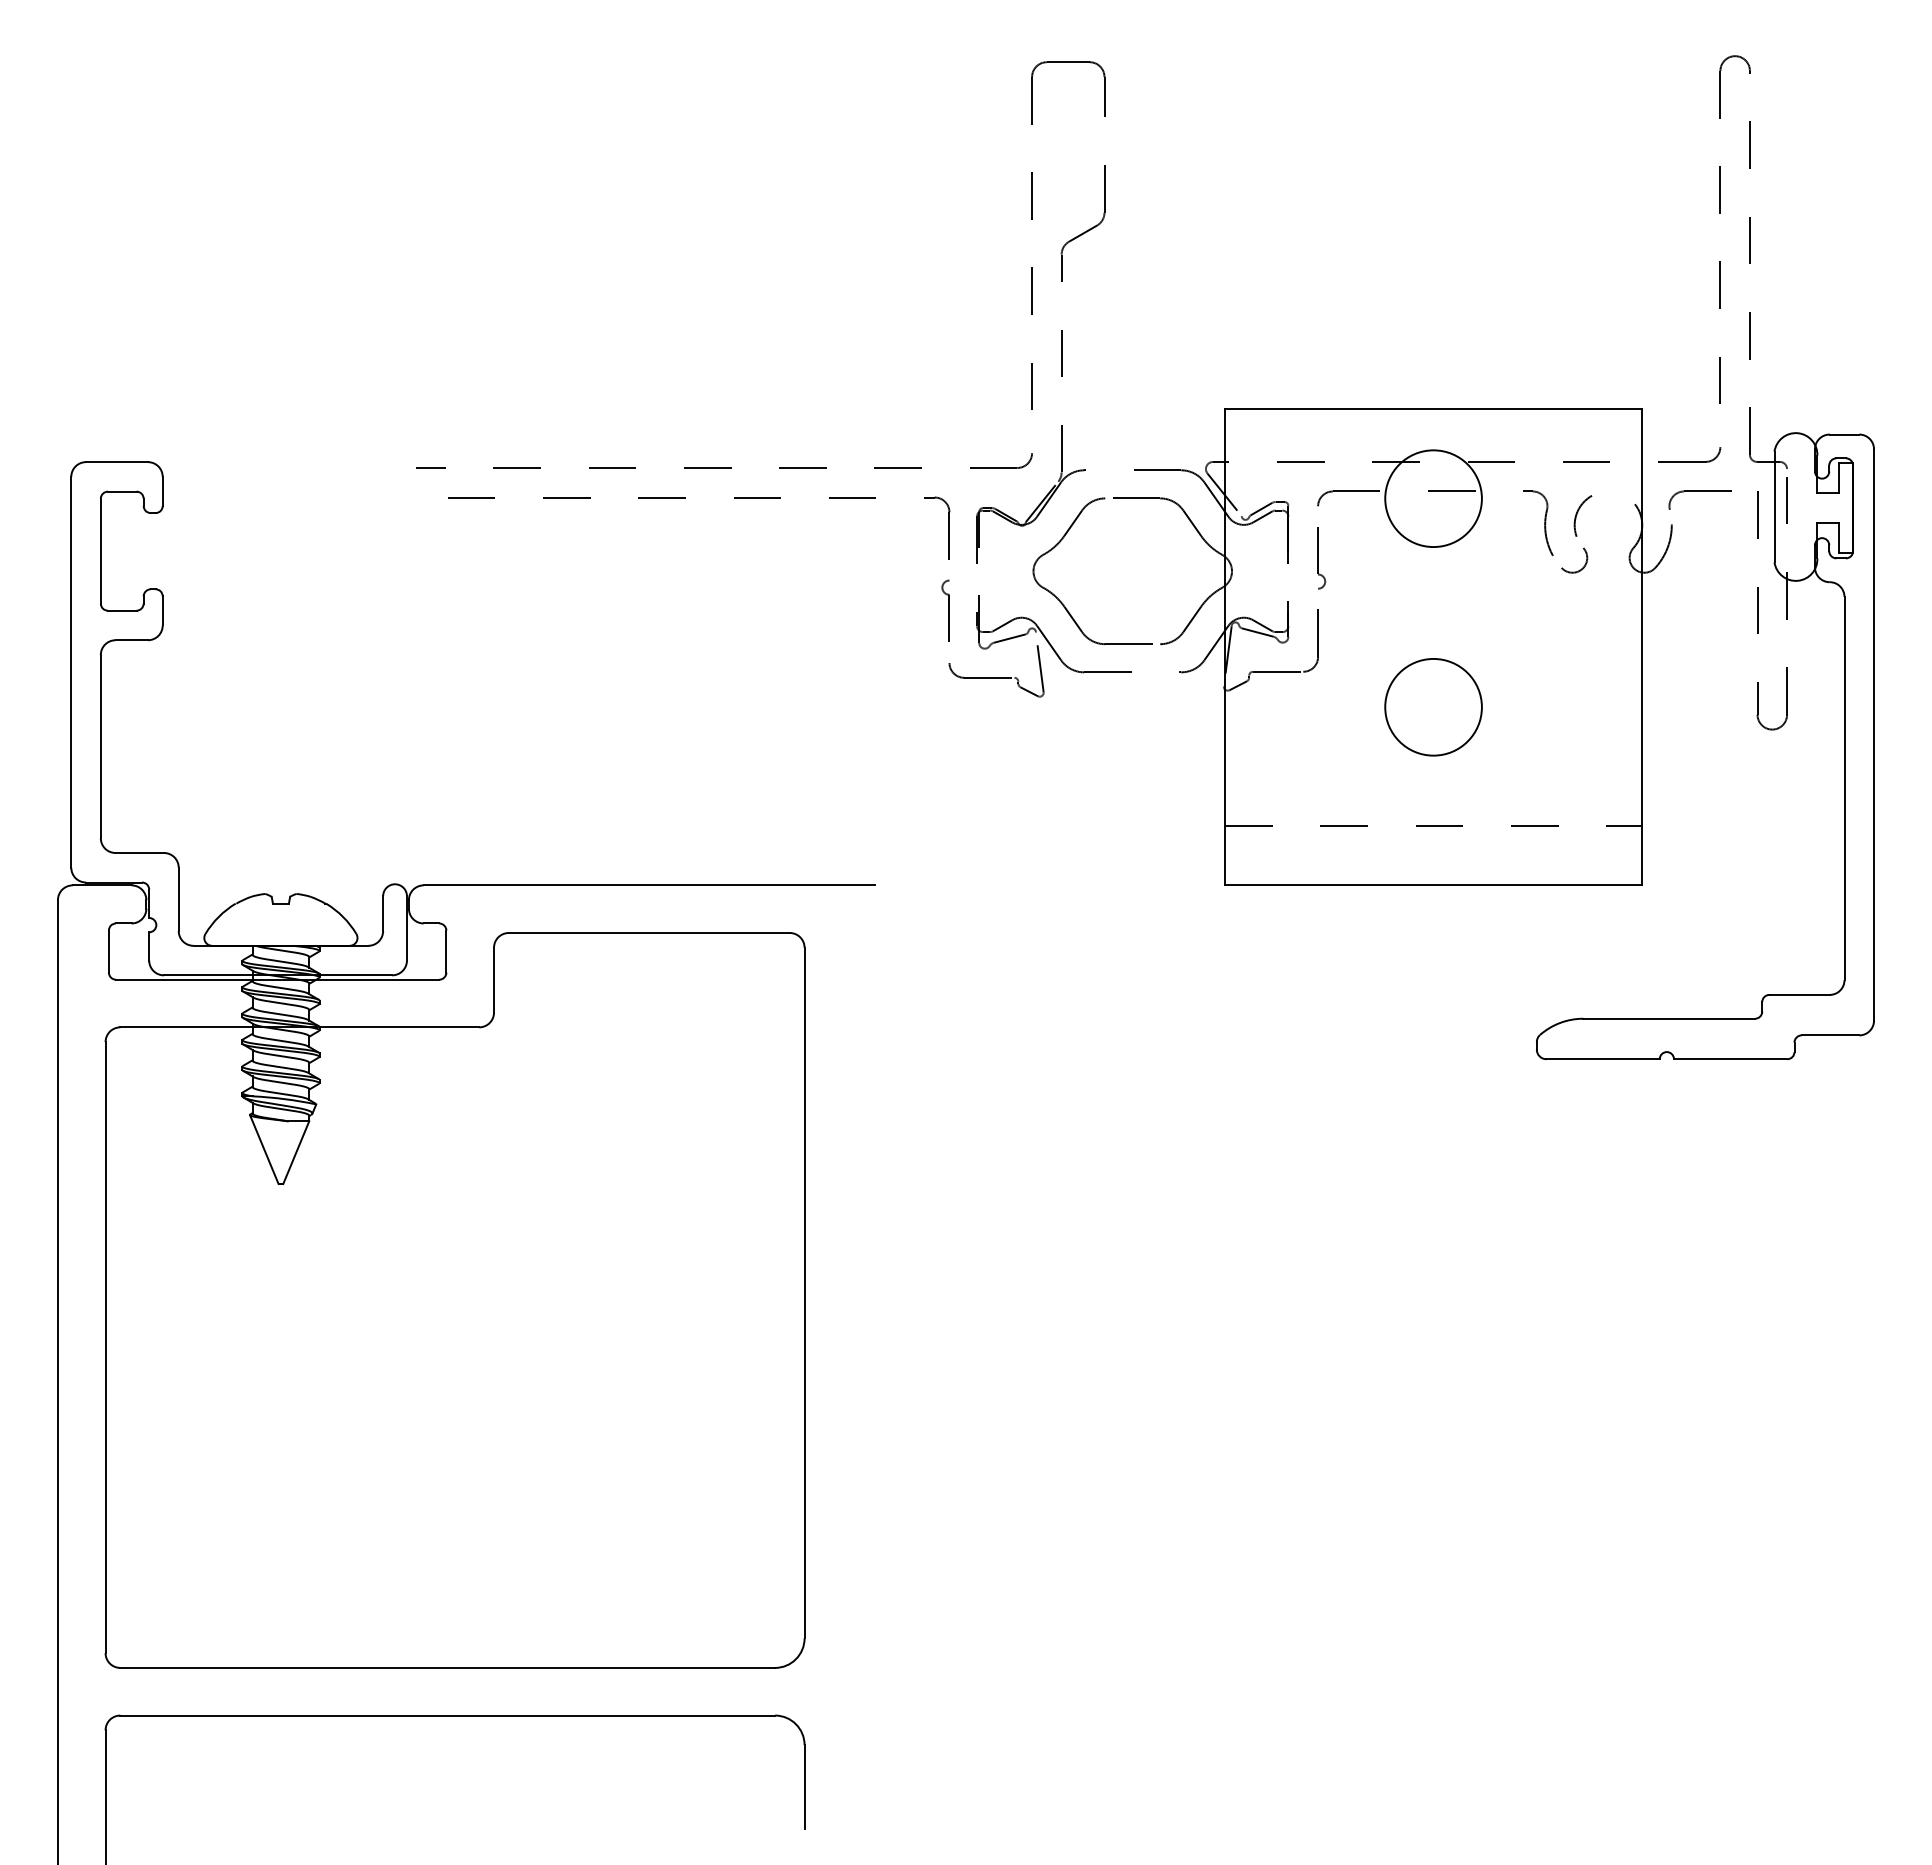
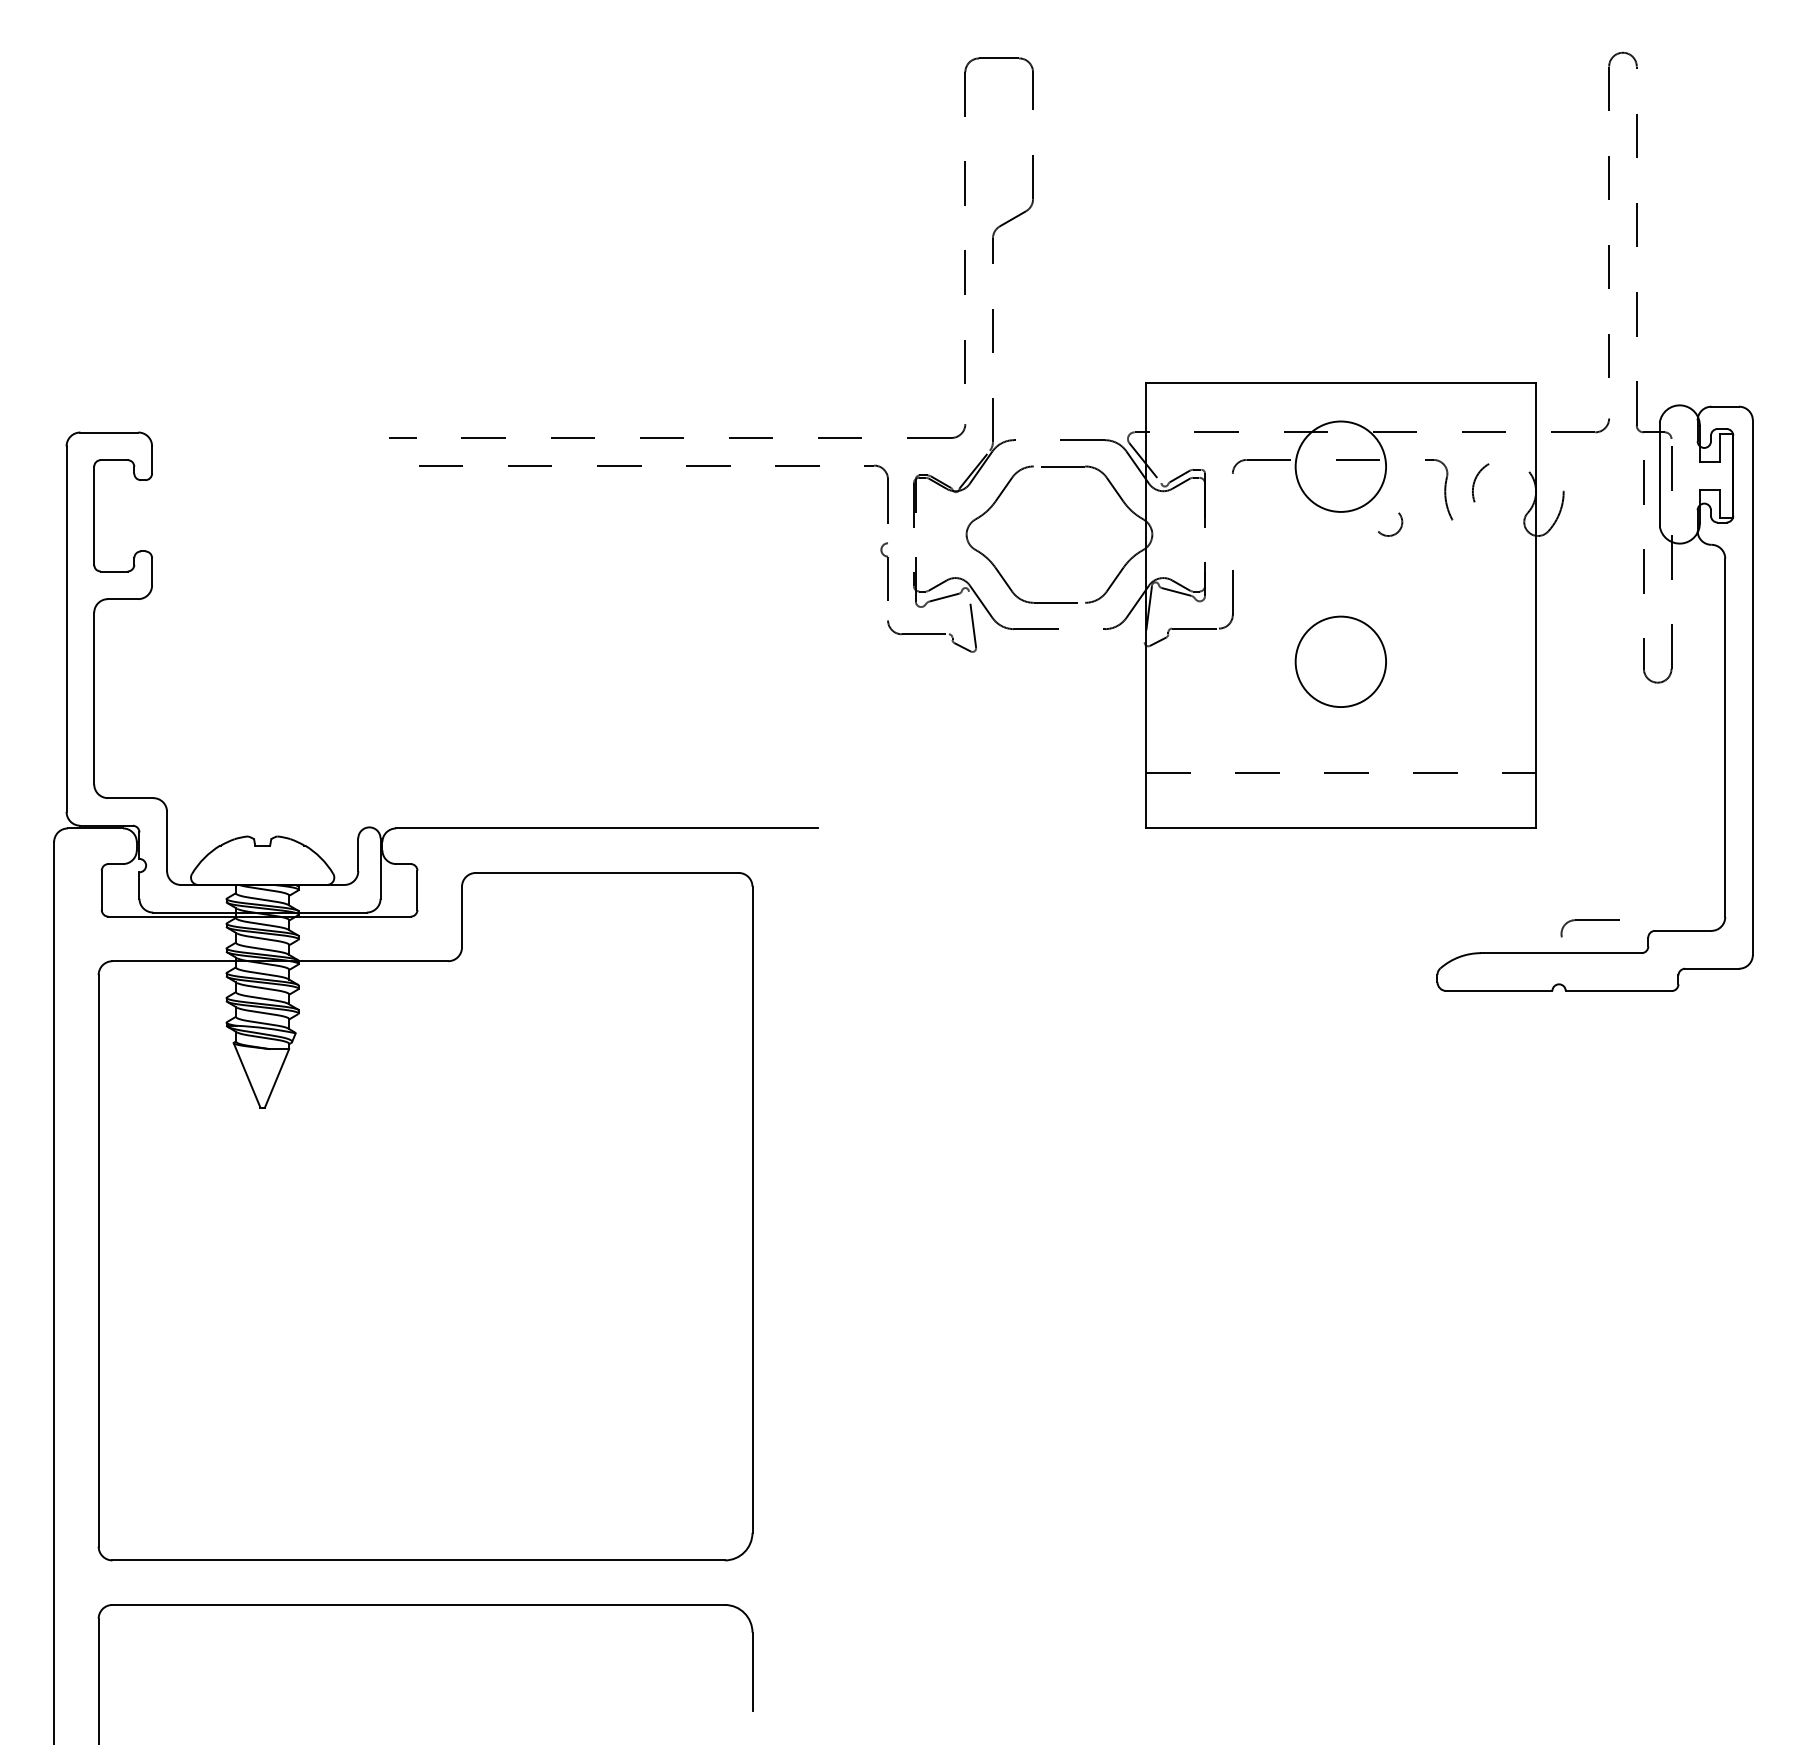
part: (1699, 491) -> (1589, 920), moved
part: (1321, 558) -> (1236, 522), removed
arc: (1579, 569) -> (1395, 532), moved

